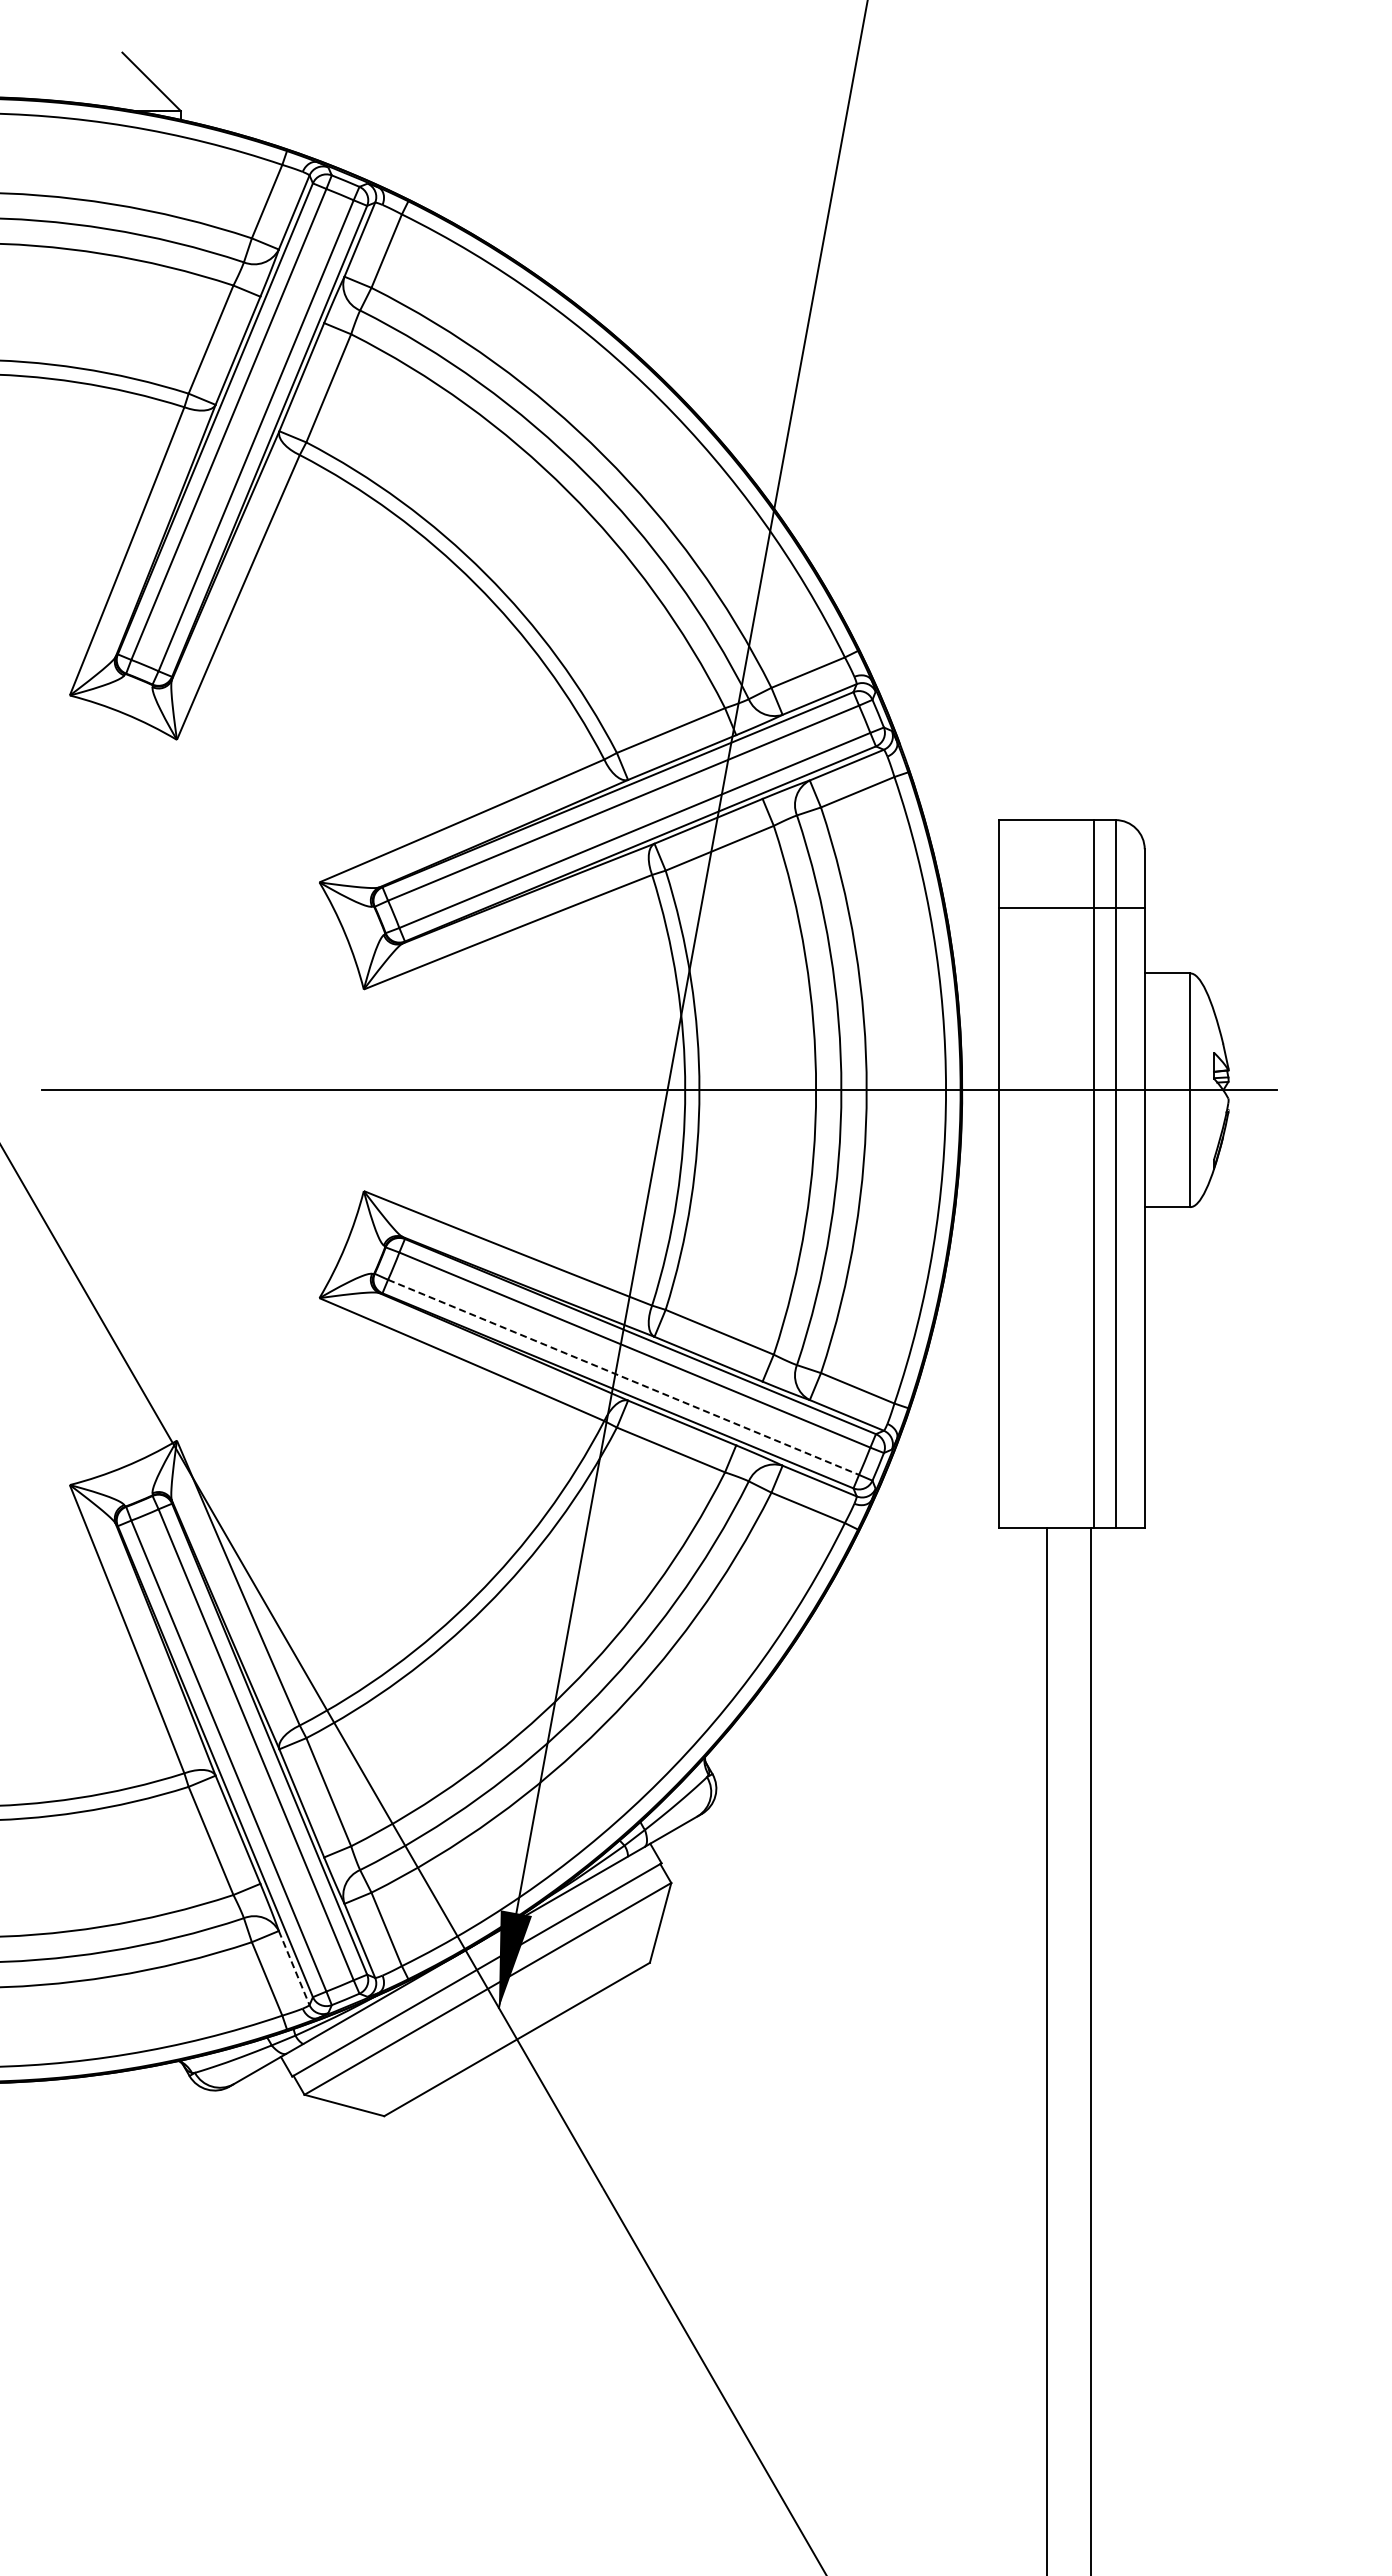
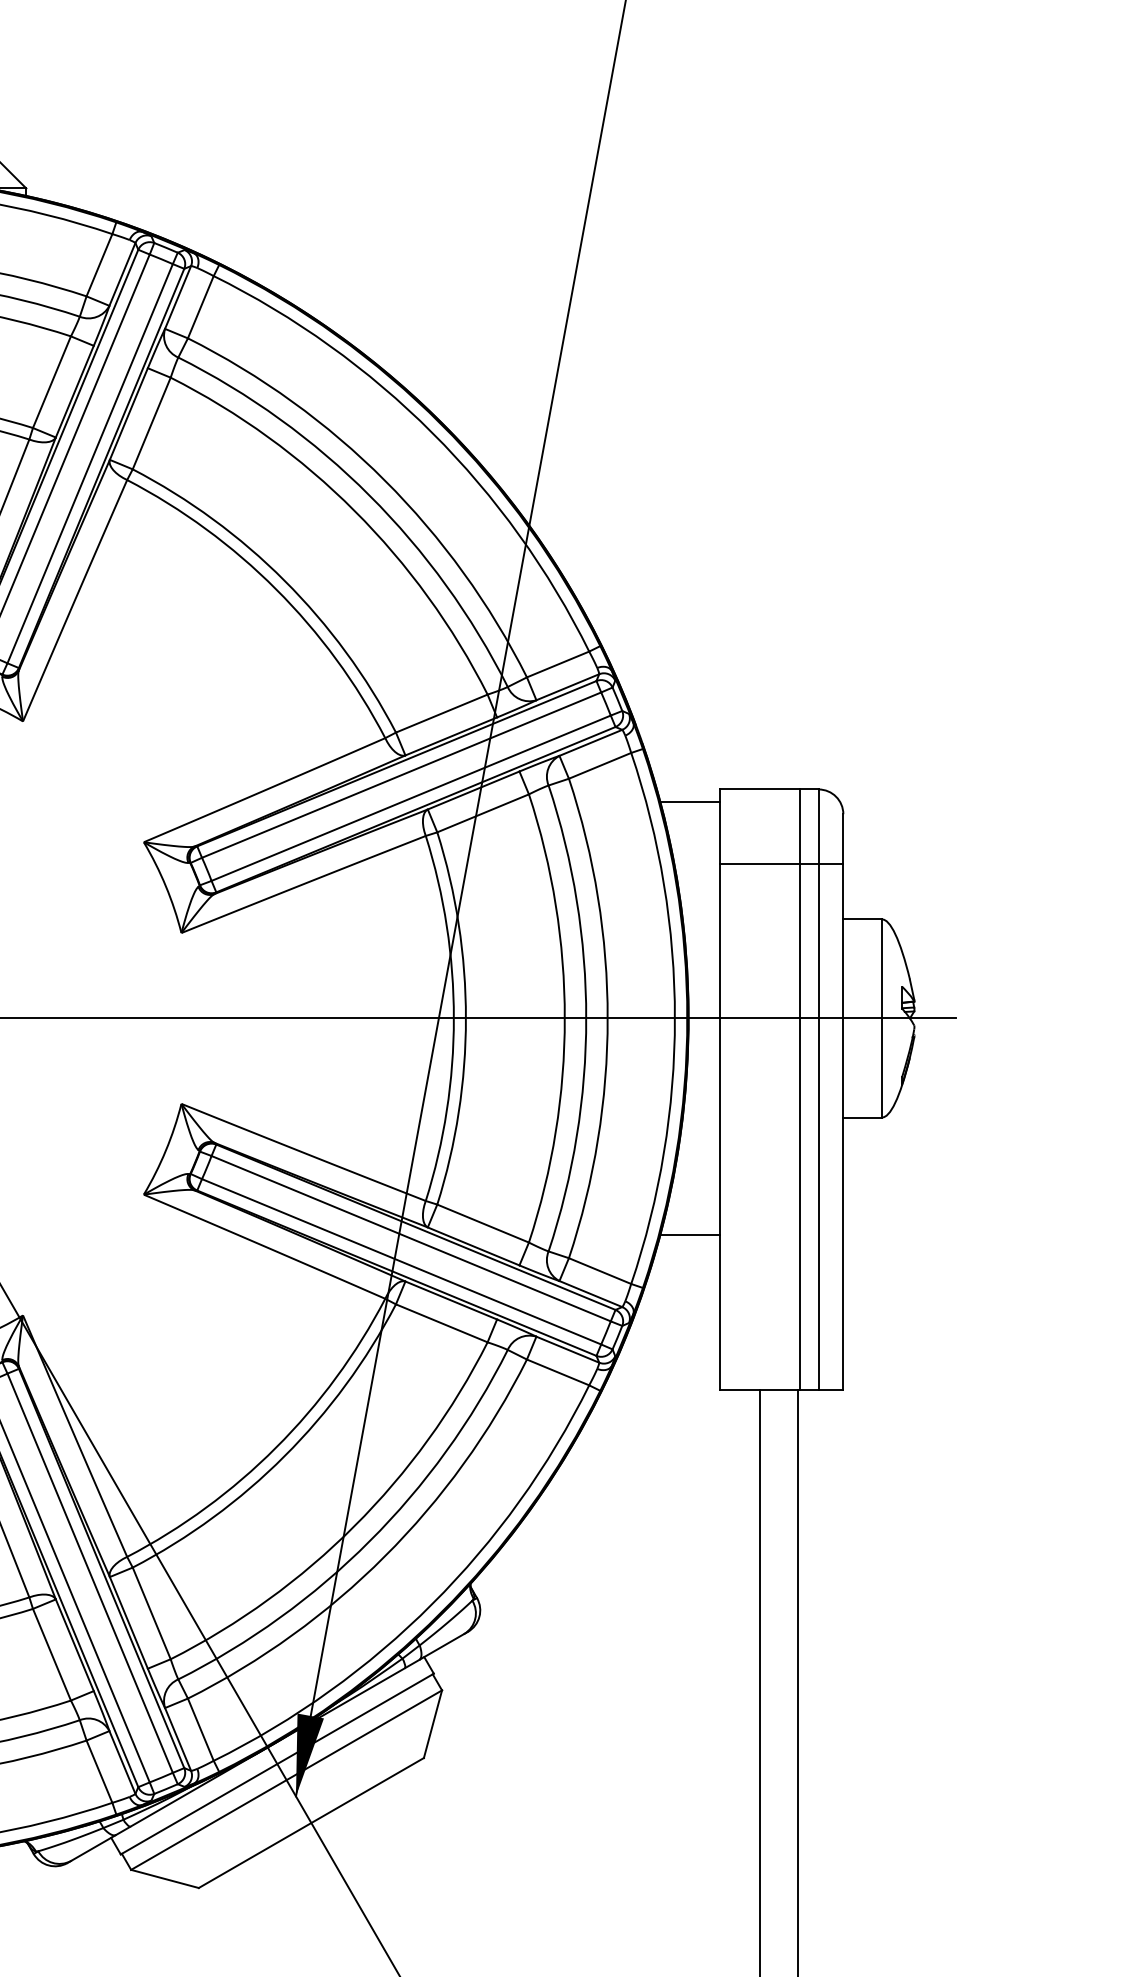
line: (963, 834) -> (689, 801), added
line: (963, 1345) -> (689, 1234), added
line: (623, 1377) -> (401, 1261), dashed -> solid
line: (294, 1968) -> (122, 1762), dashed -> solid

